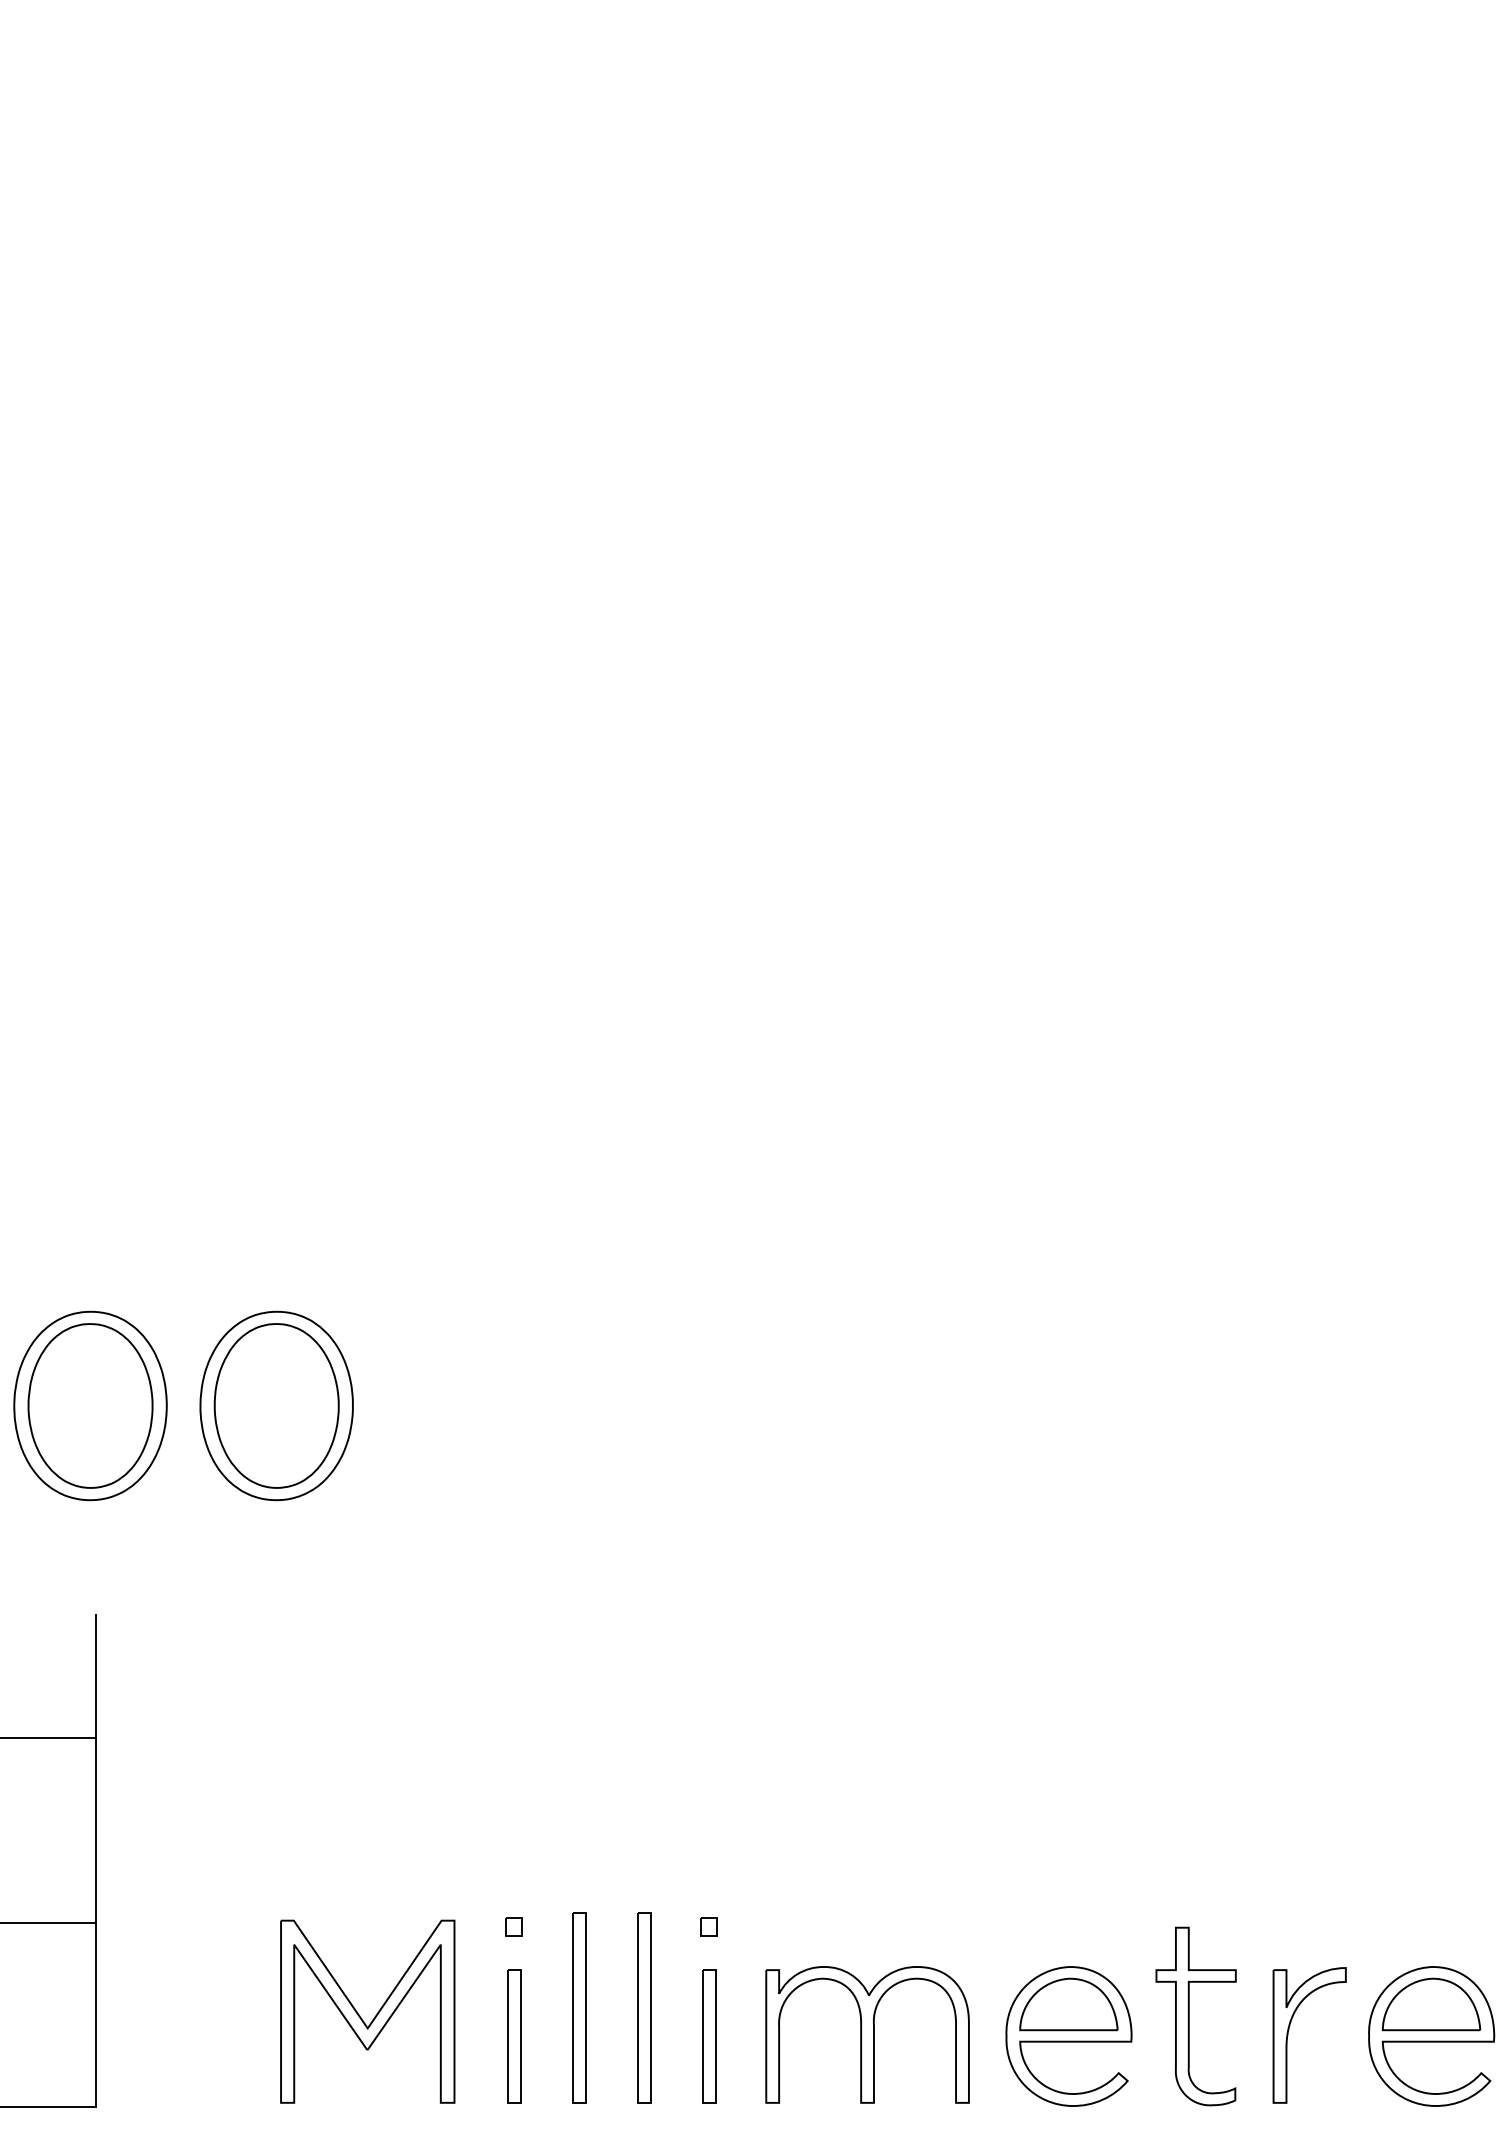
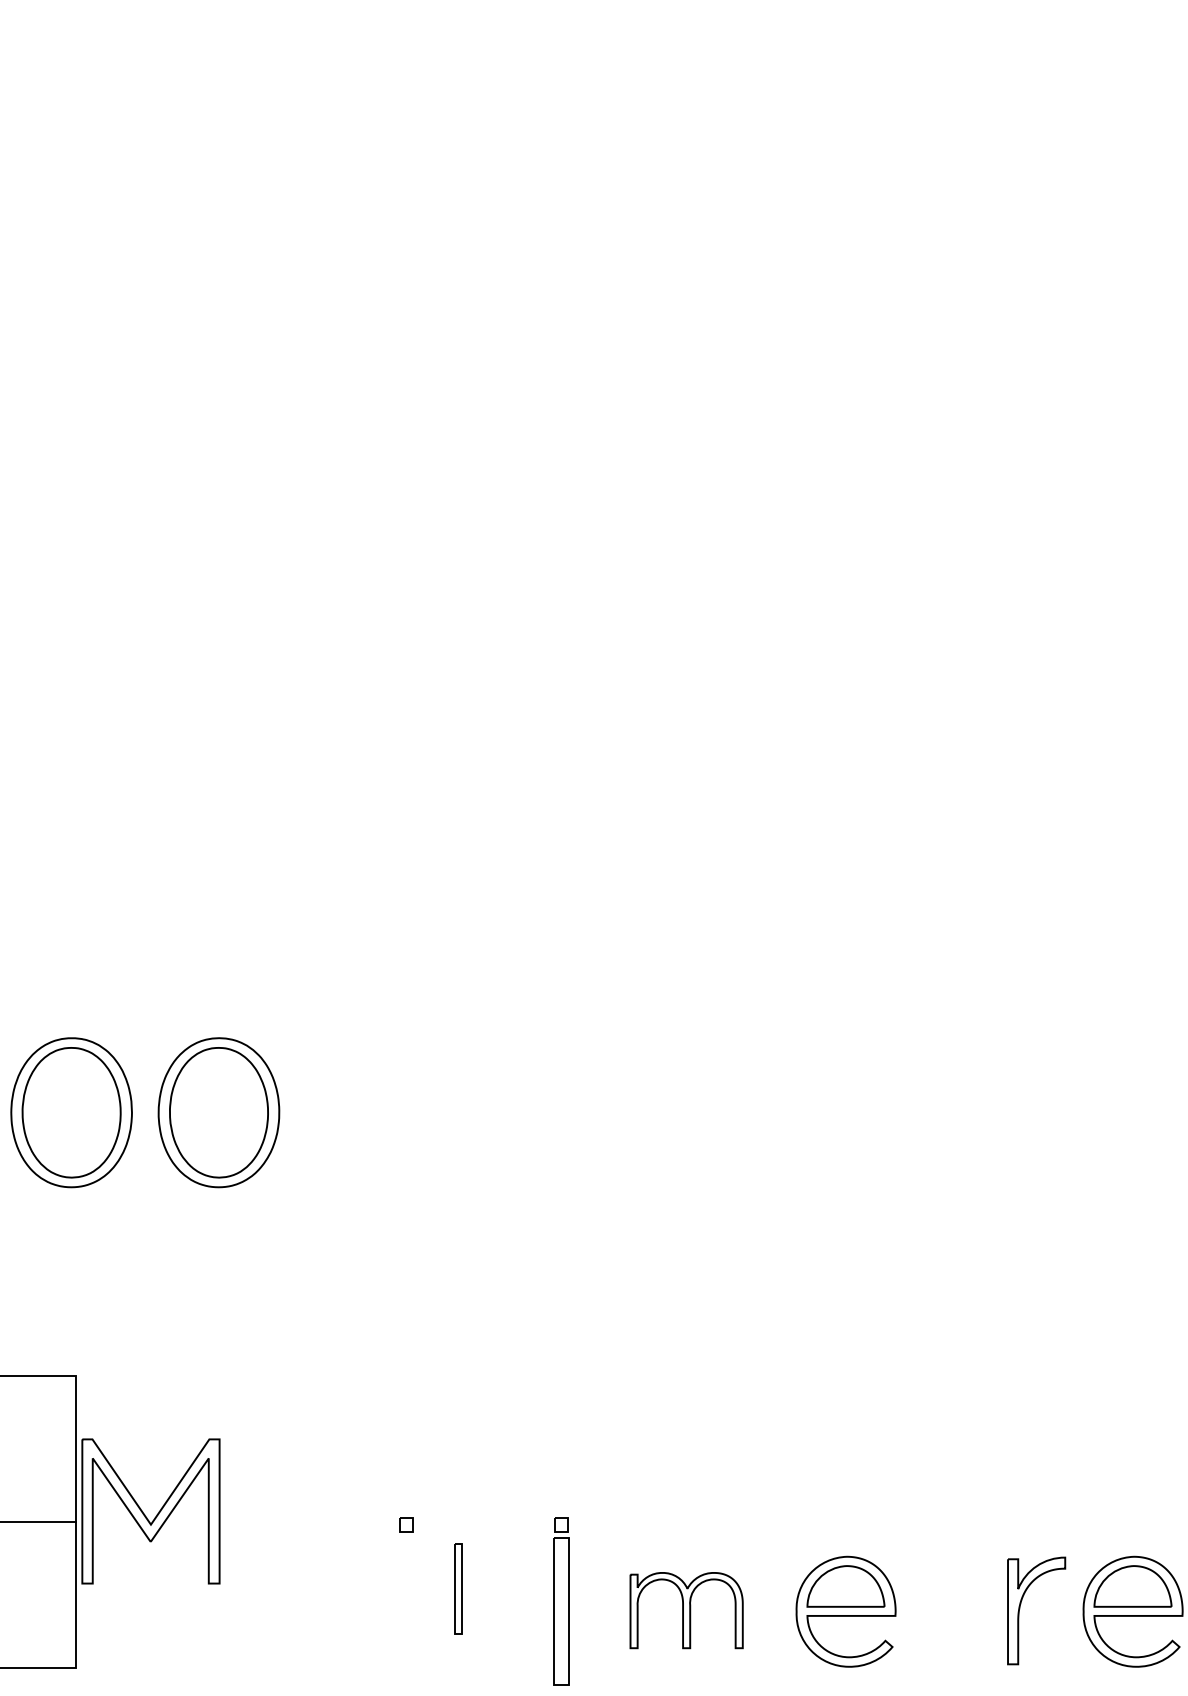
line: (96, 1676) -> (76, 1326), removed
part: (579, 2007) -> (458, 1588), size x0.6
part: (644, 2007) -> (510, 1588), removed
part: (360, 2015) -> (145, 1514), moved
part: (1195, 2016) -> (946, 1595), removed
part: (867, 2034) -> (686, 1610), size x0.7
part: (514, 2036) -> (407, 1611), removed
part: (709, 2036) -> (561, 1611), size x1.4

